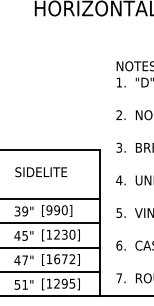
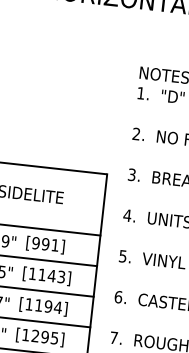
text: (64, 210) -> (54, 245), [990] -> [991]
text: (64, 234) -> (51, 275), [1230] -> [1143]
text: (64, 259) -> (48, 306), [1672] -> [1194]

